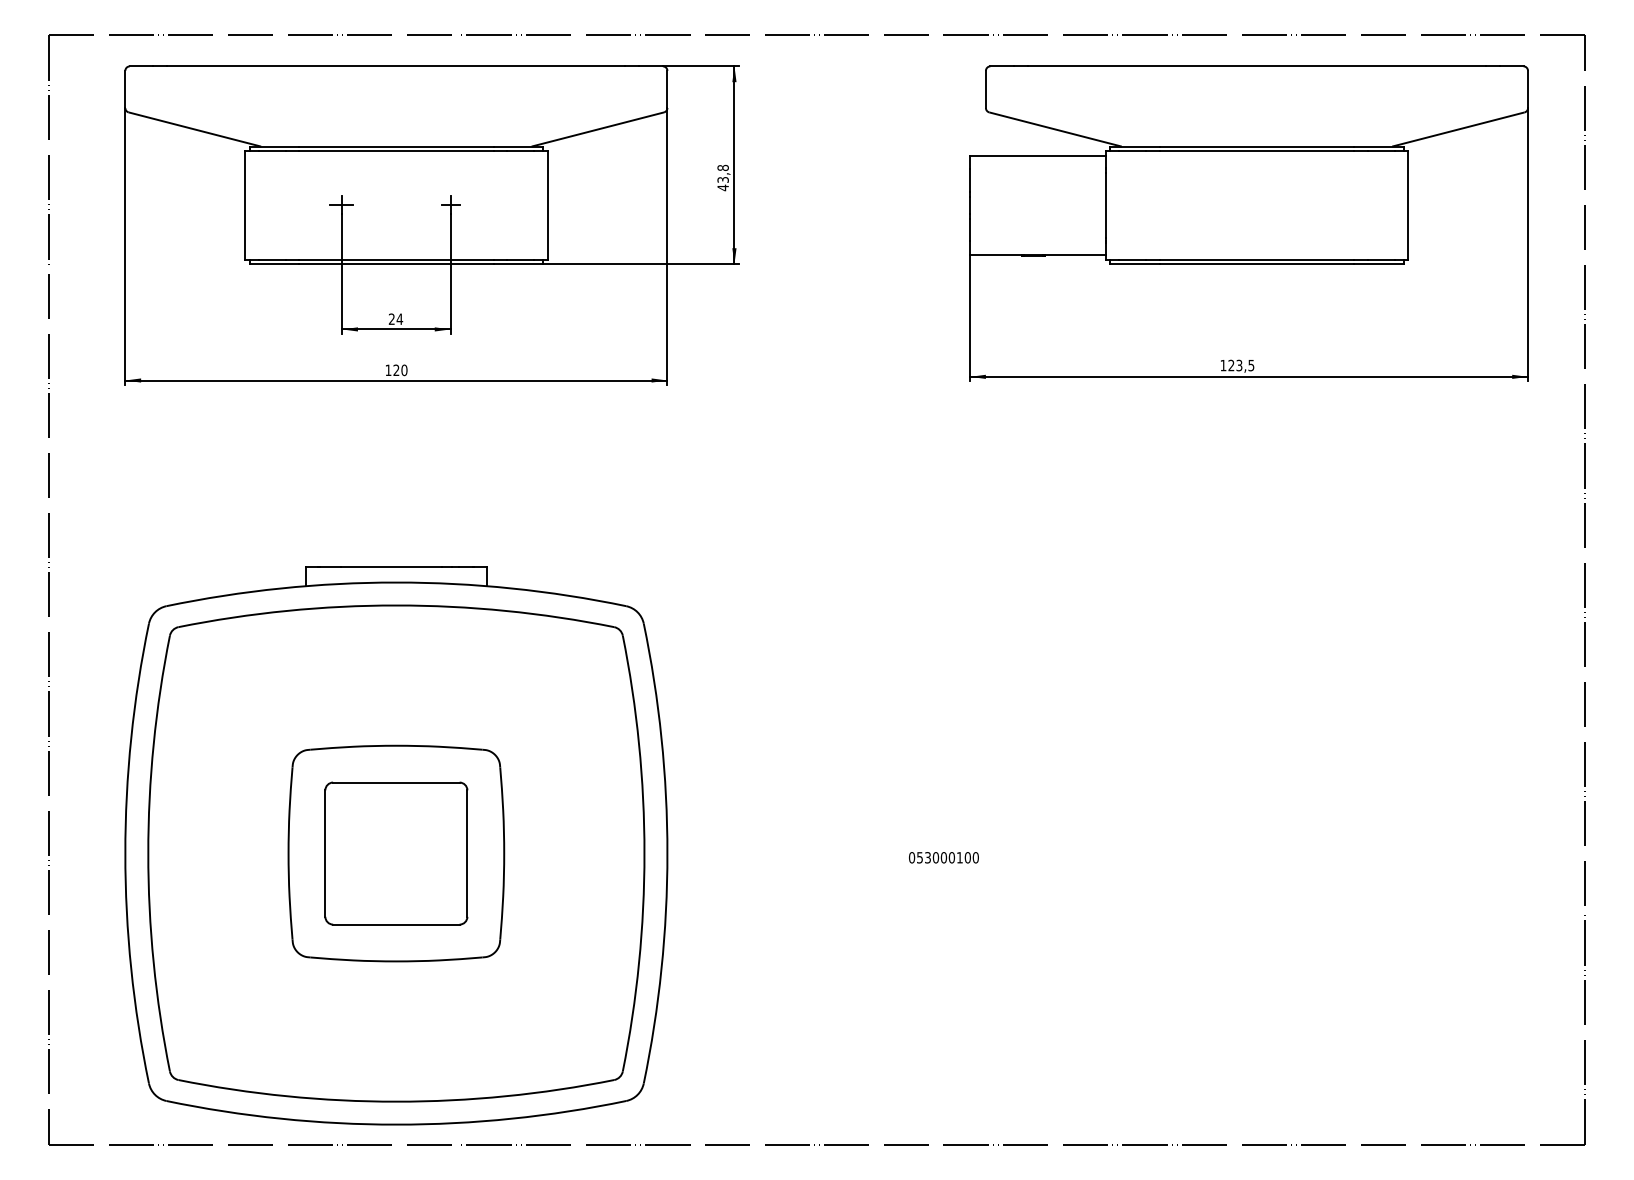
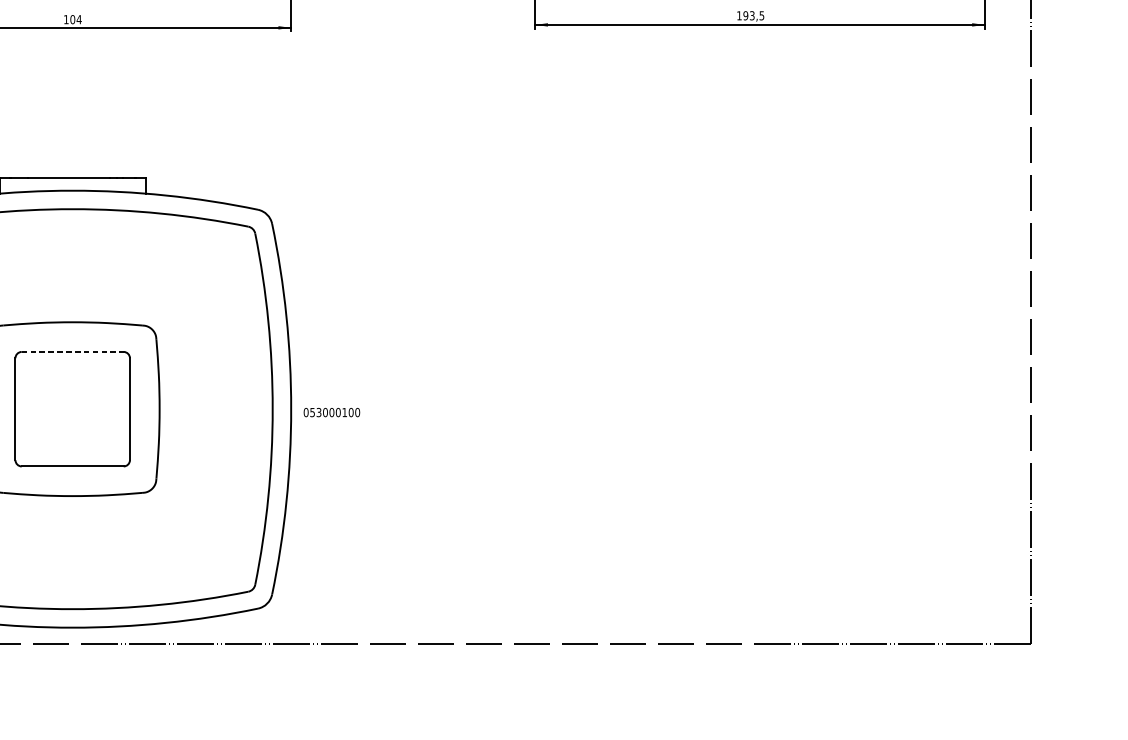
text: (1231, 365) -> (745, 15), 123,5 -> 193,5
text: (400, 370) -> (76, 19), 120 -> 104
line: (396, 782) -> (72, 351), solid -> dashed
text: (943, 857) -> (331, 412), moved

